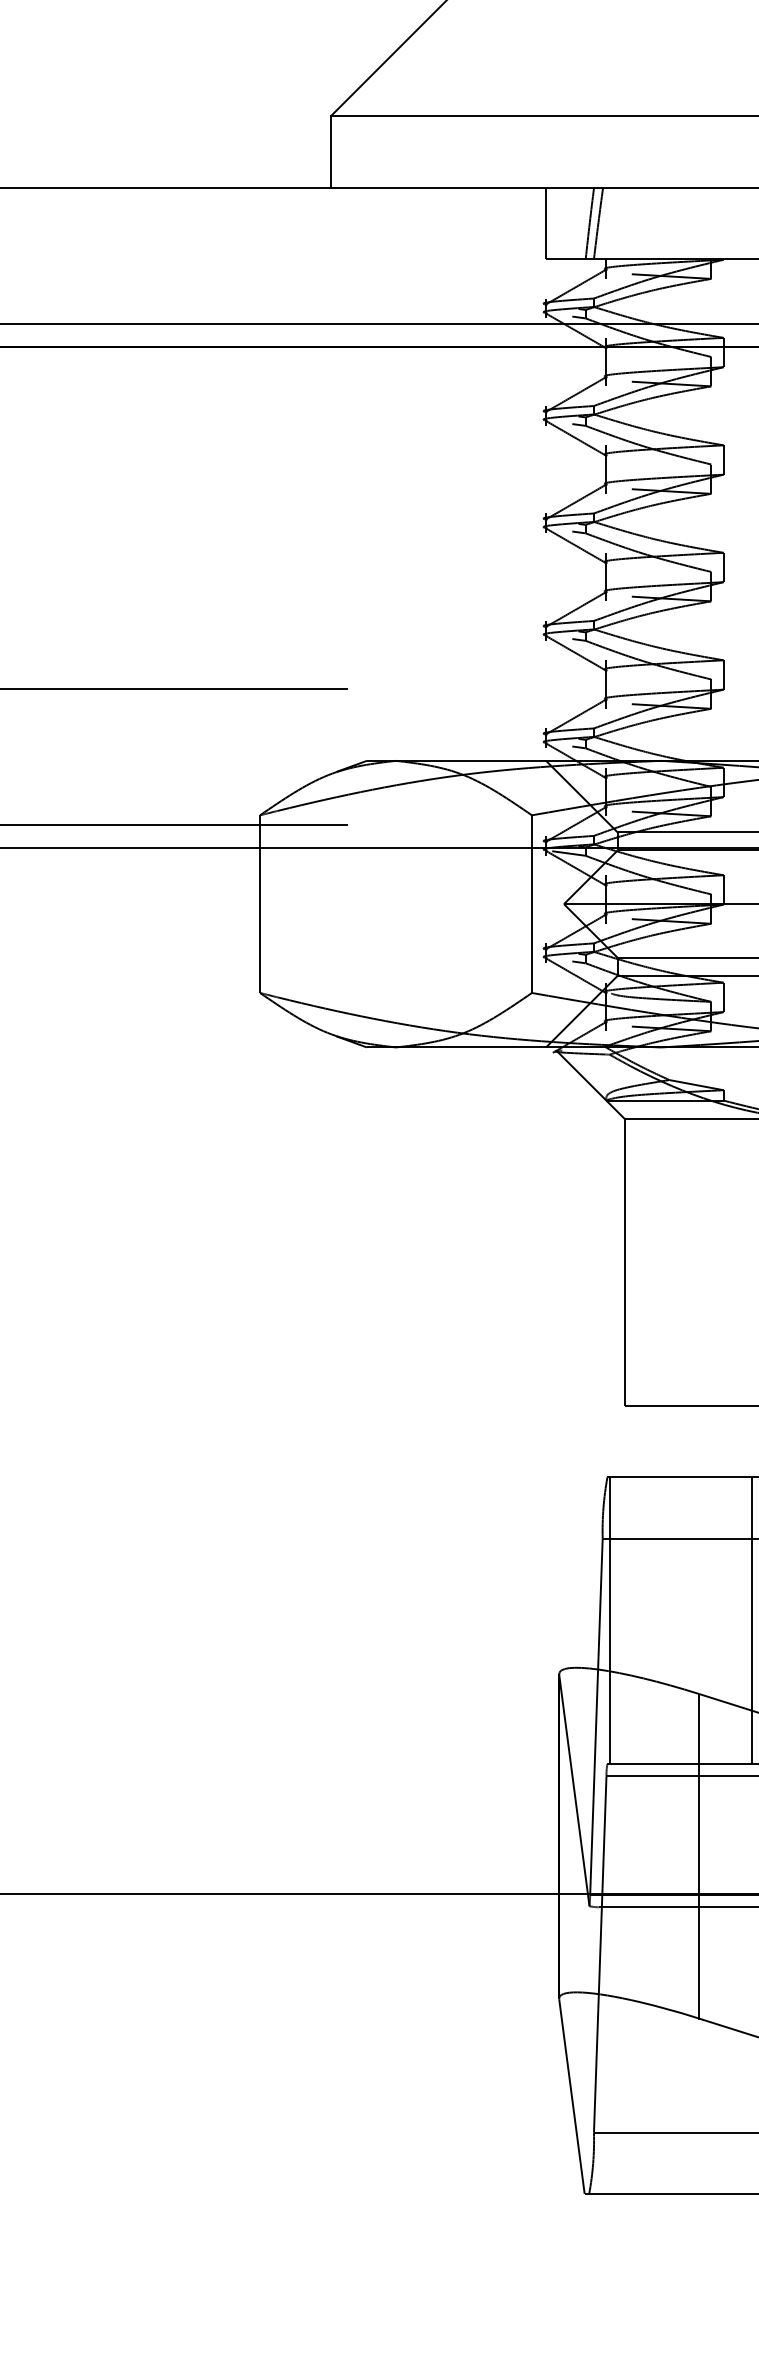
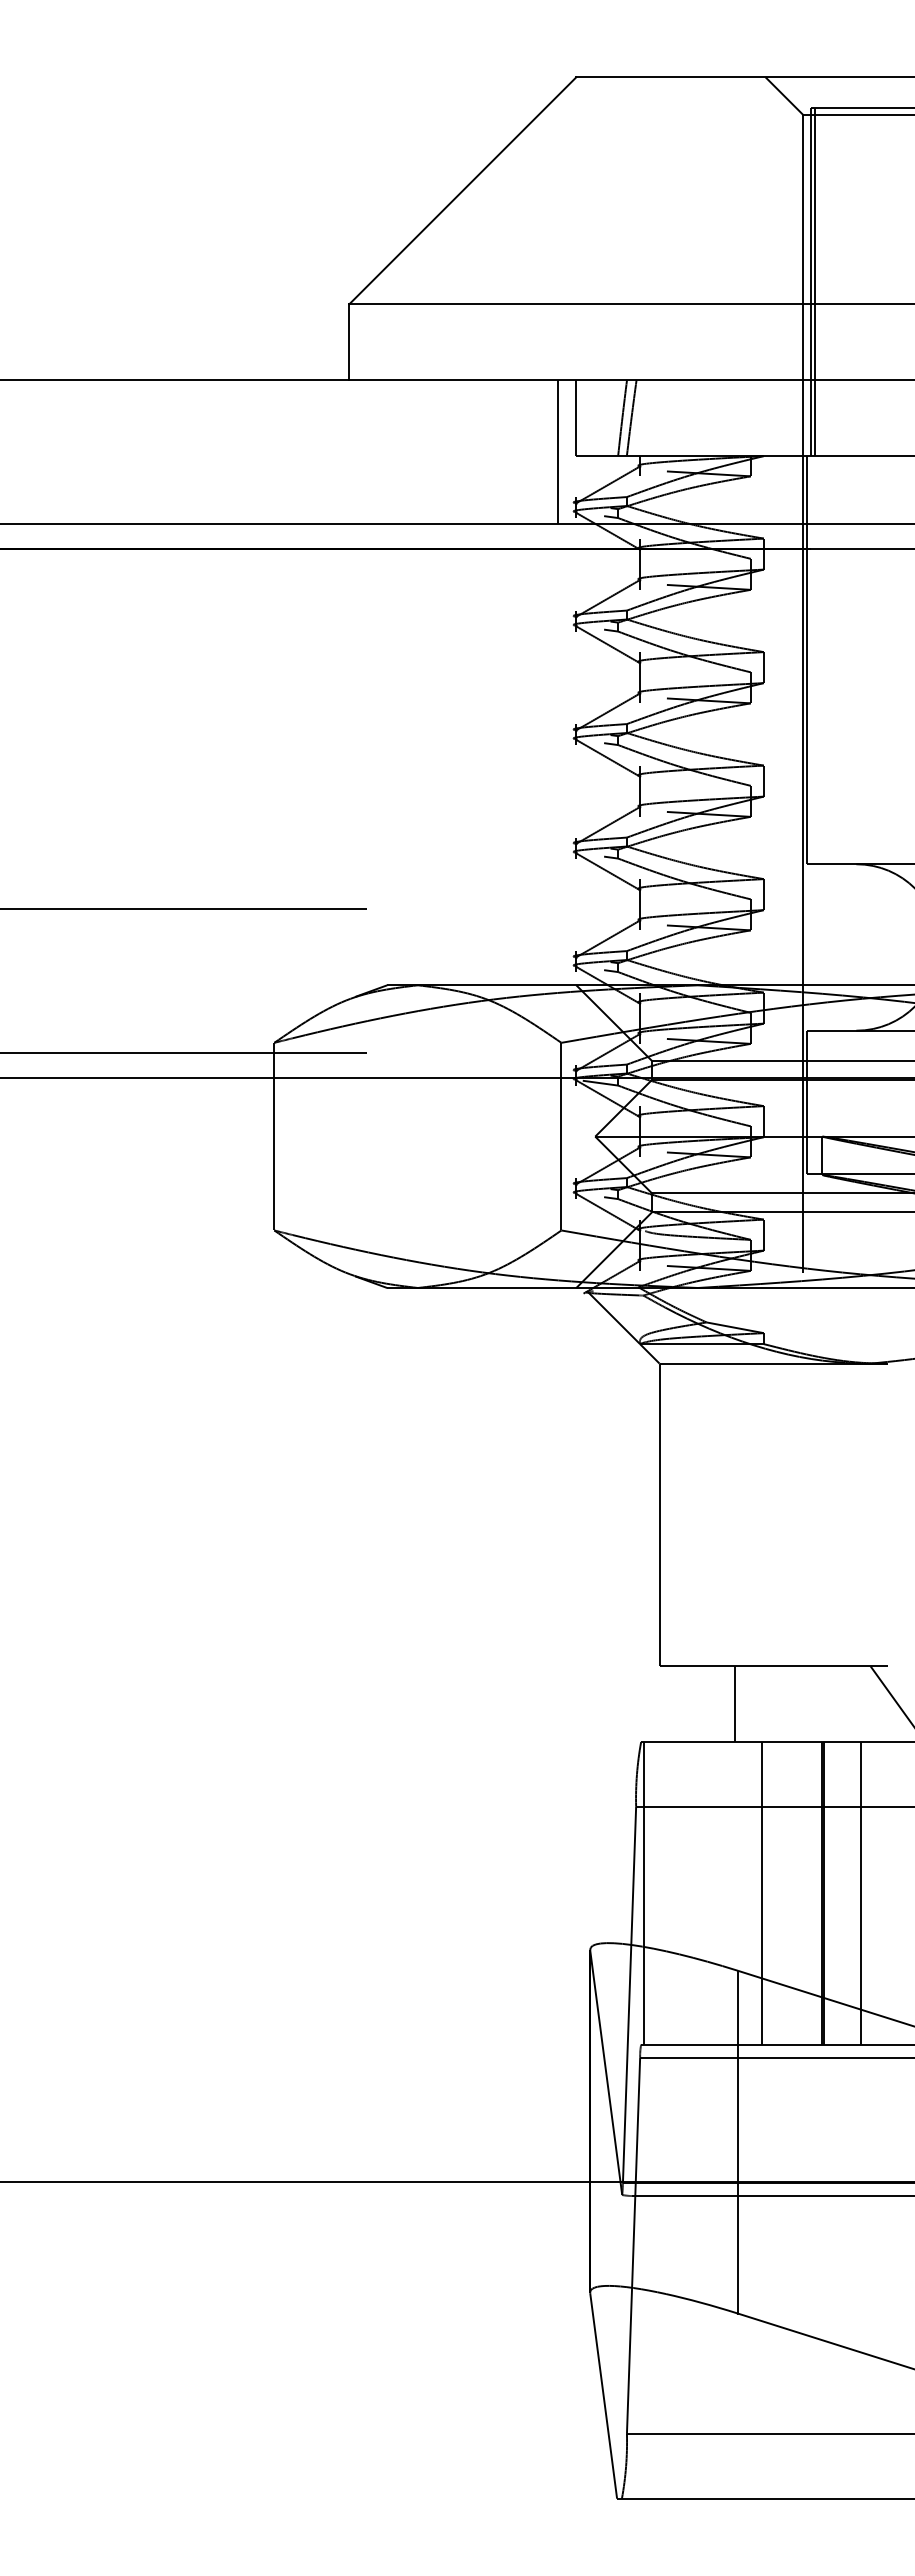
line: (529, 255) -> (558, 451), added
line: (696, 1441) -> (735, 1704), added
line: (751, 1620) -> (761, 1893), moved

